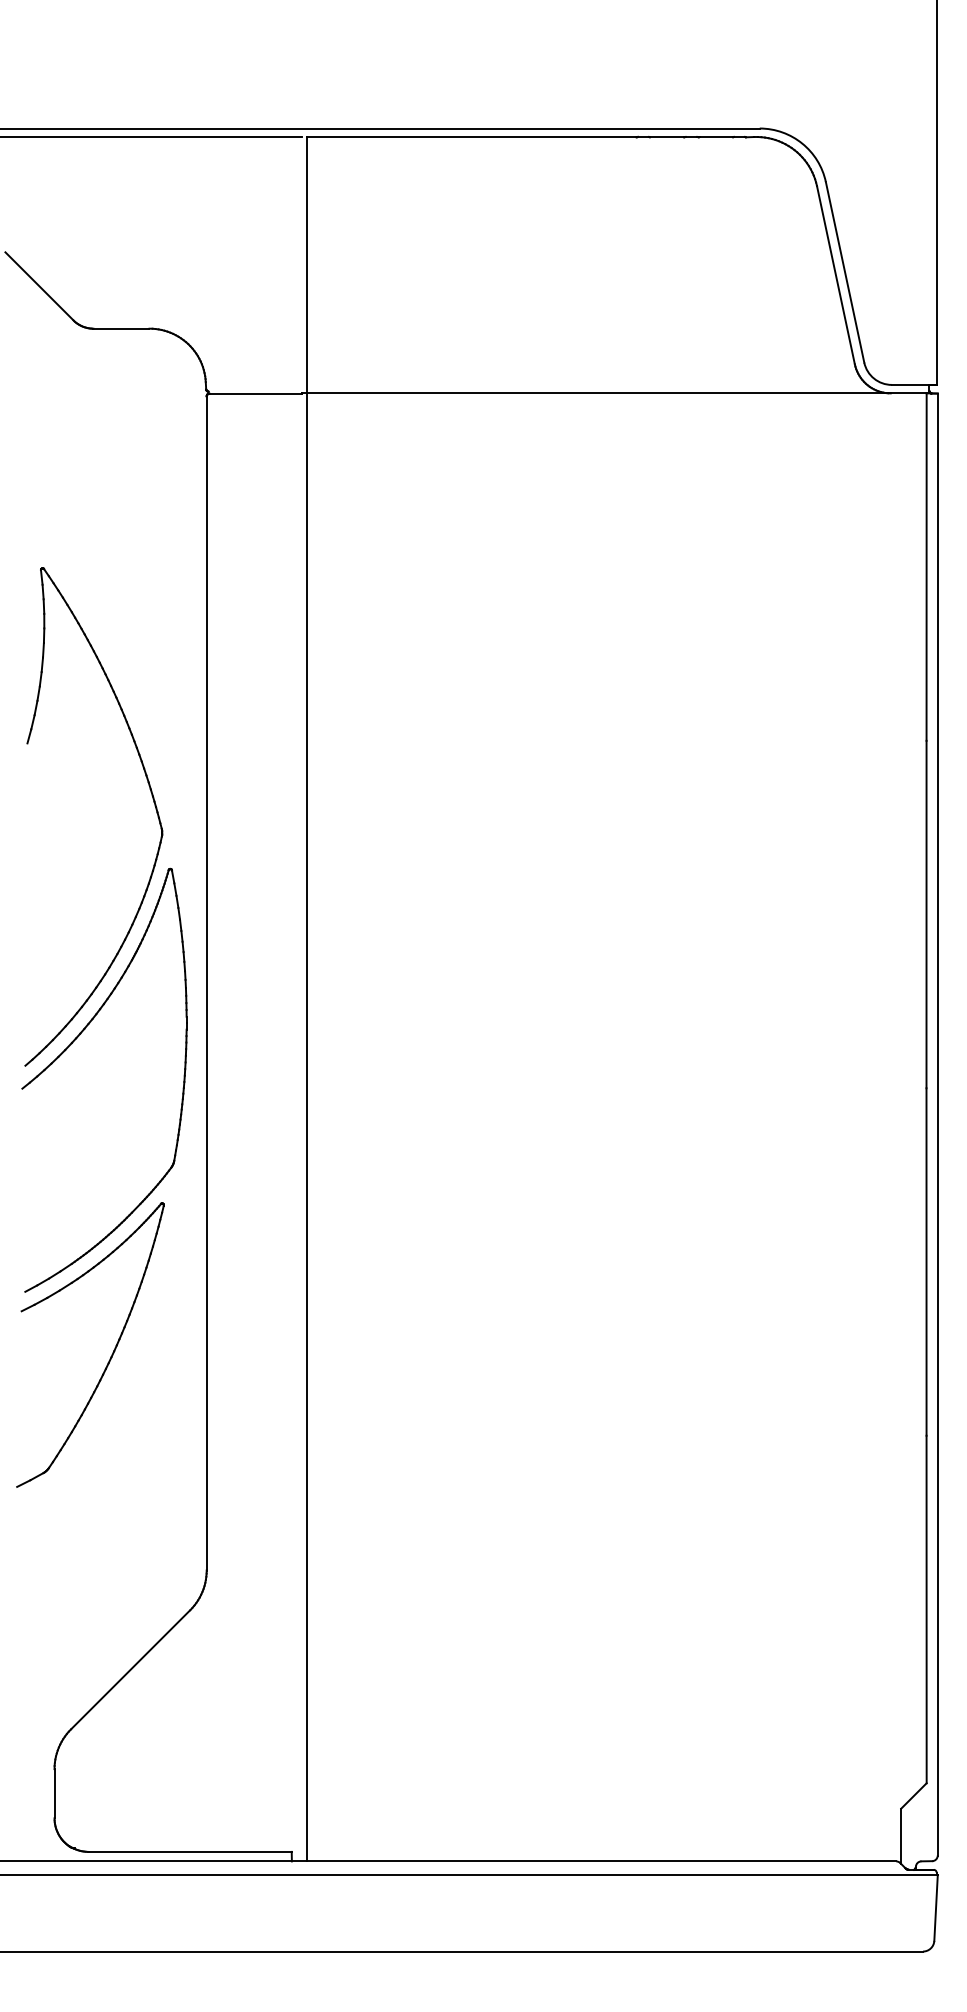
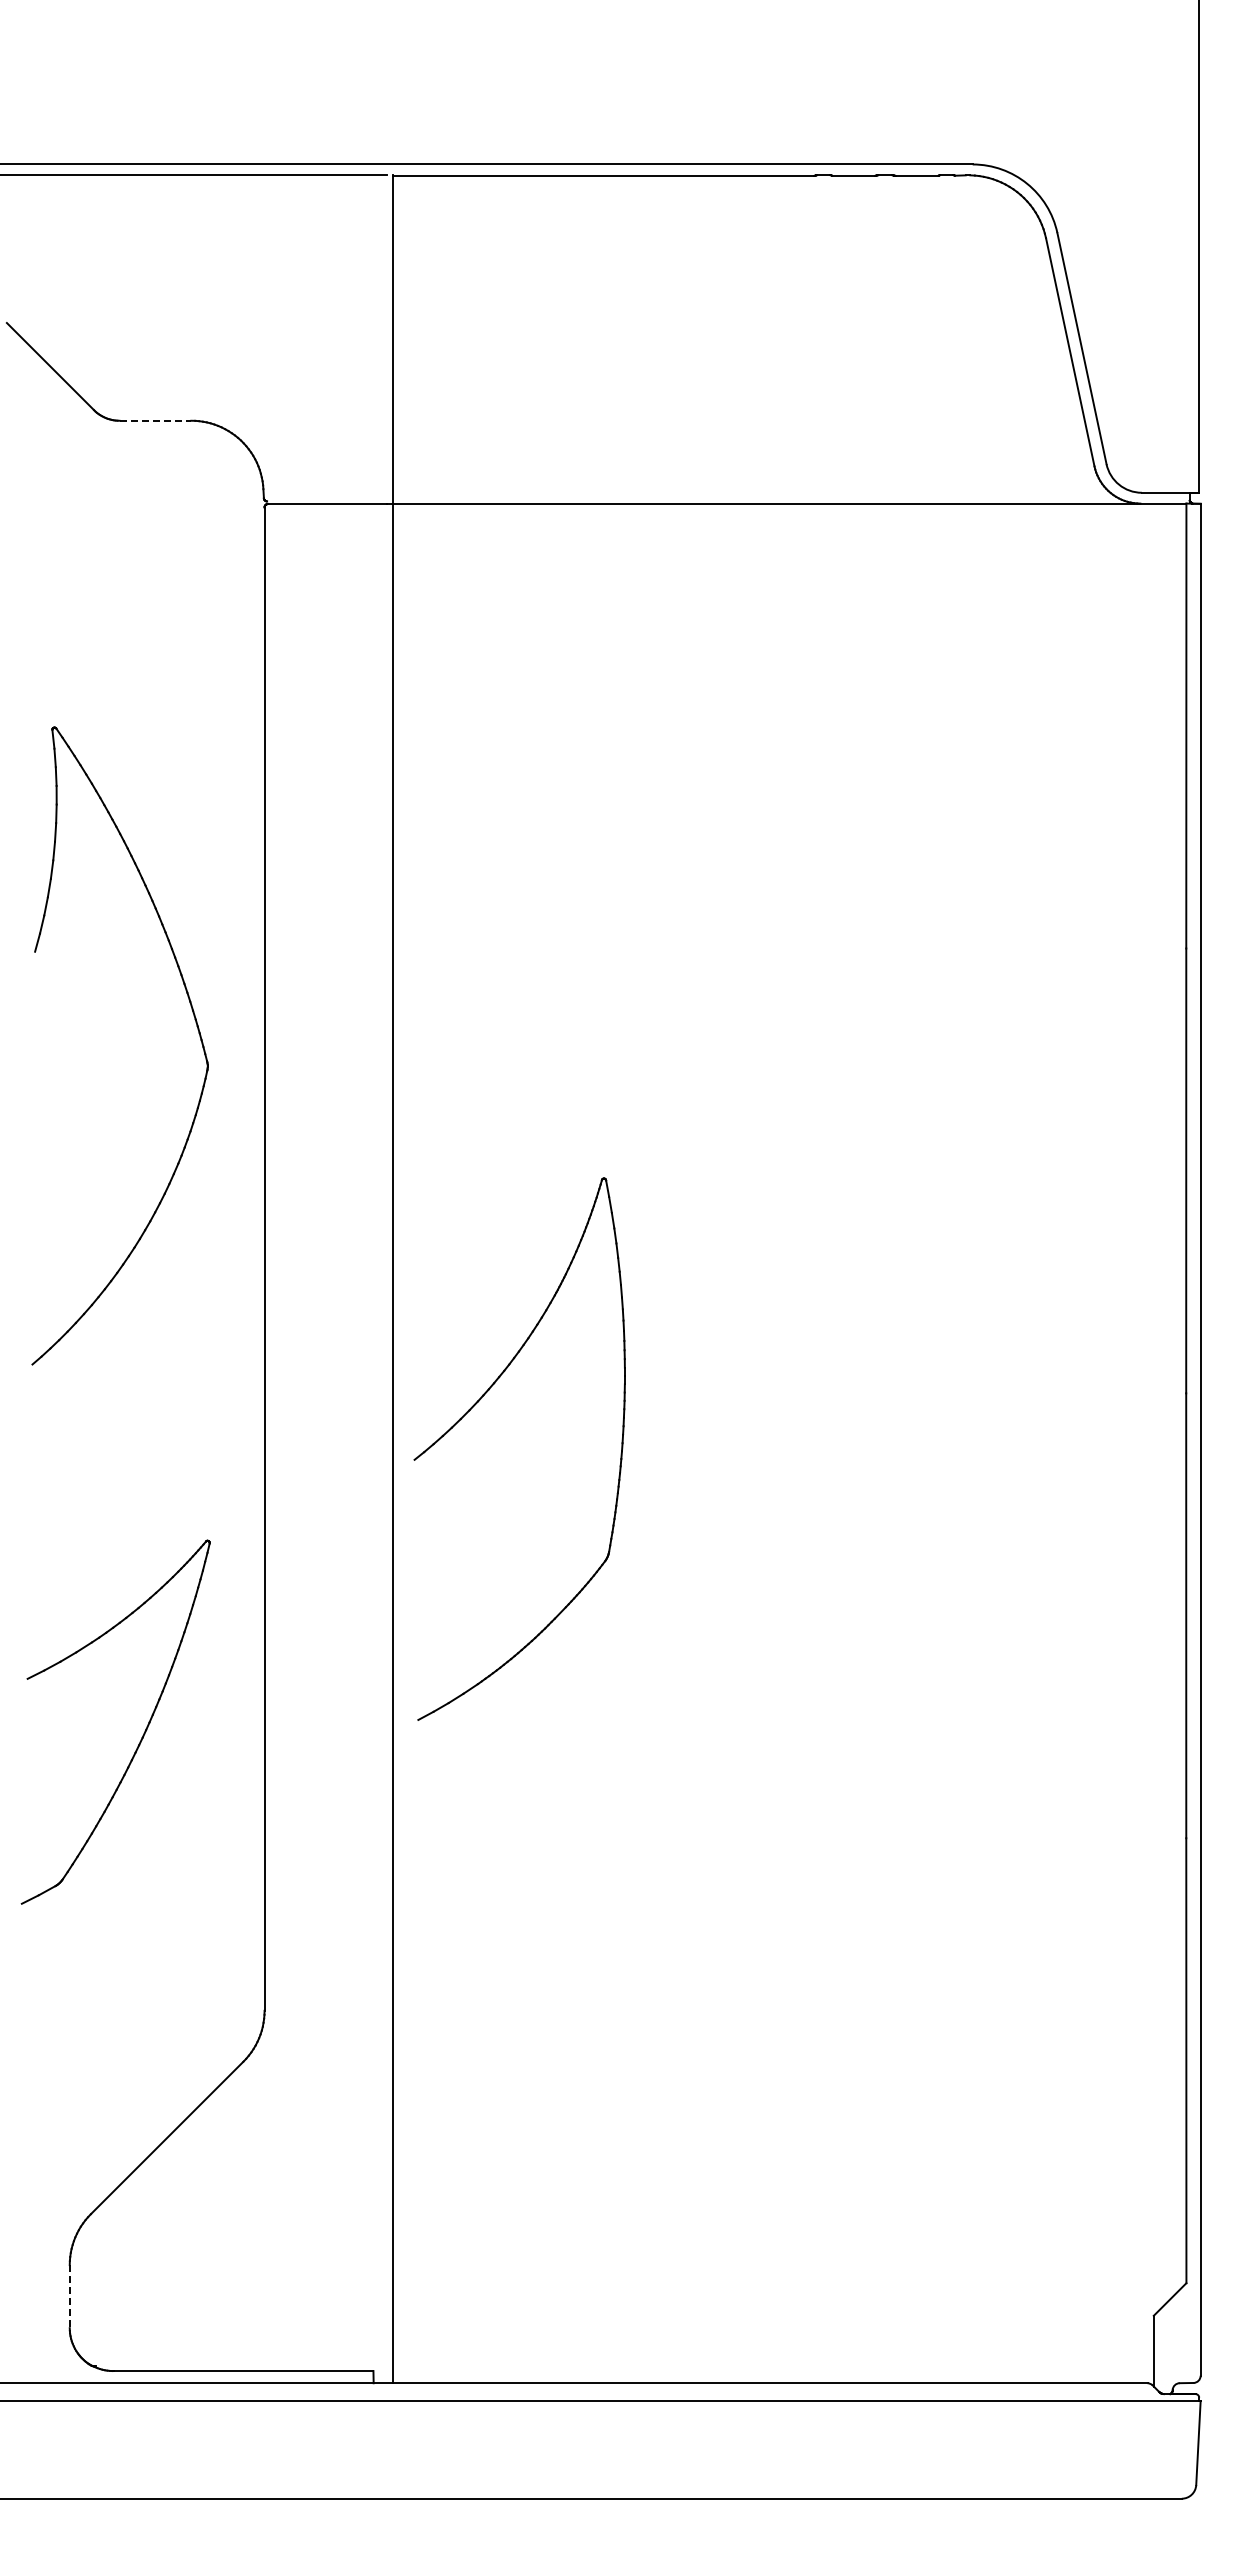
line: (121, 328) -> (155, 420), solid -> dashed
part: (70, 1045) -> (476, 1404), moved
line: (54, 1794) -> (69, 2297), solid -> dashed

